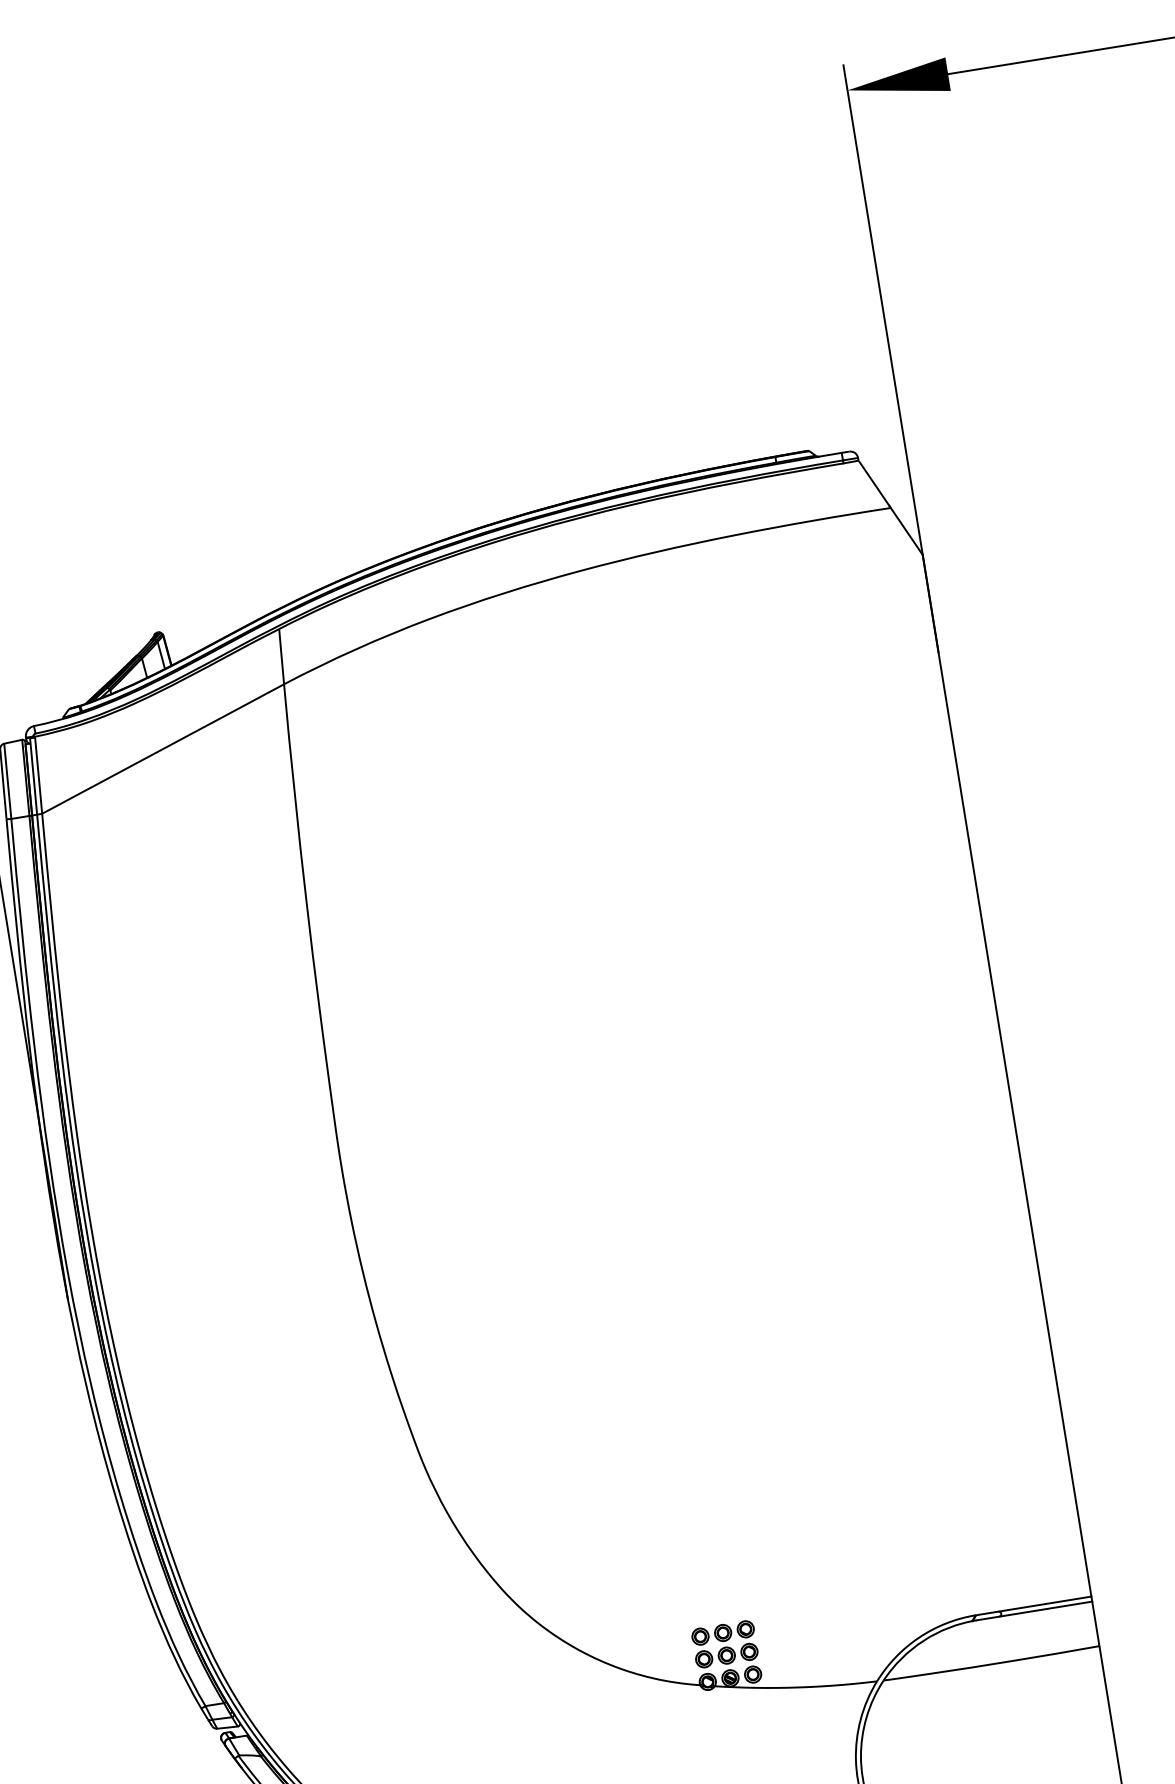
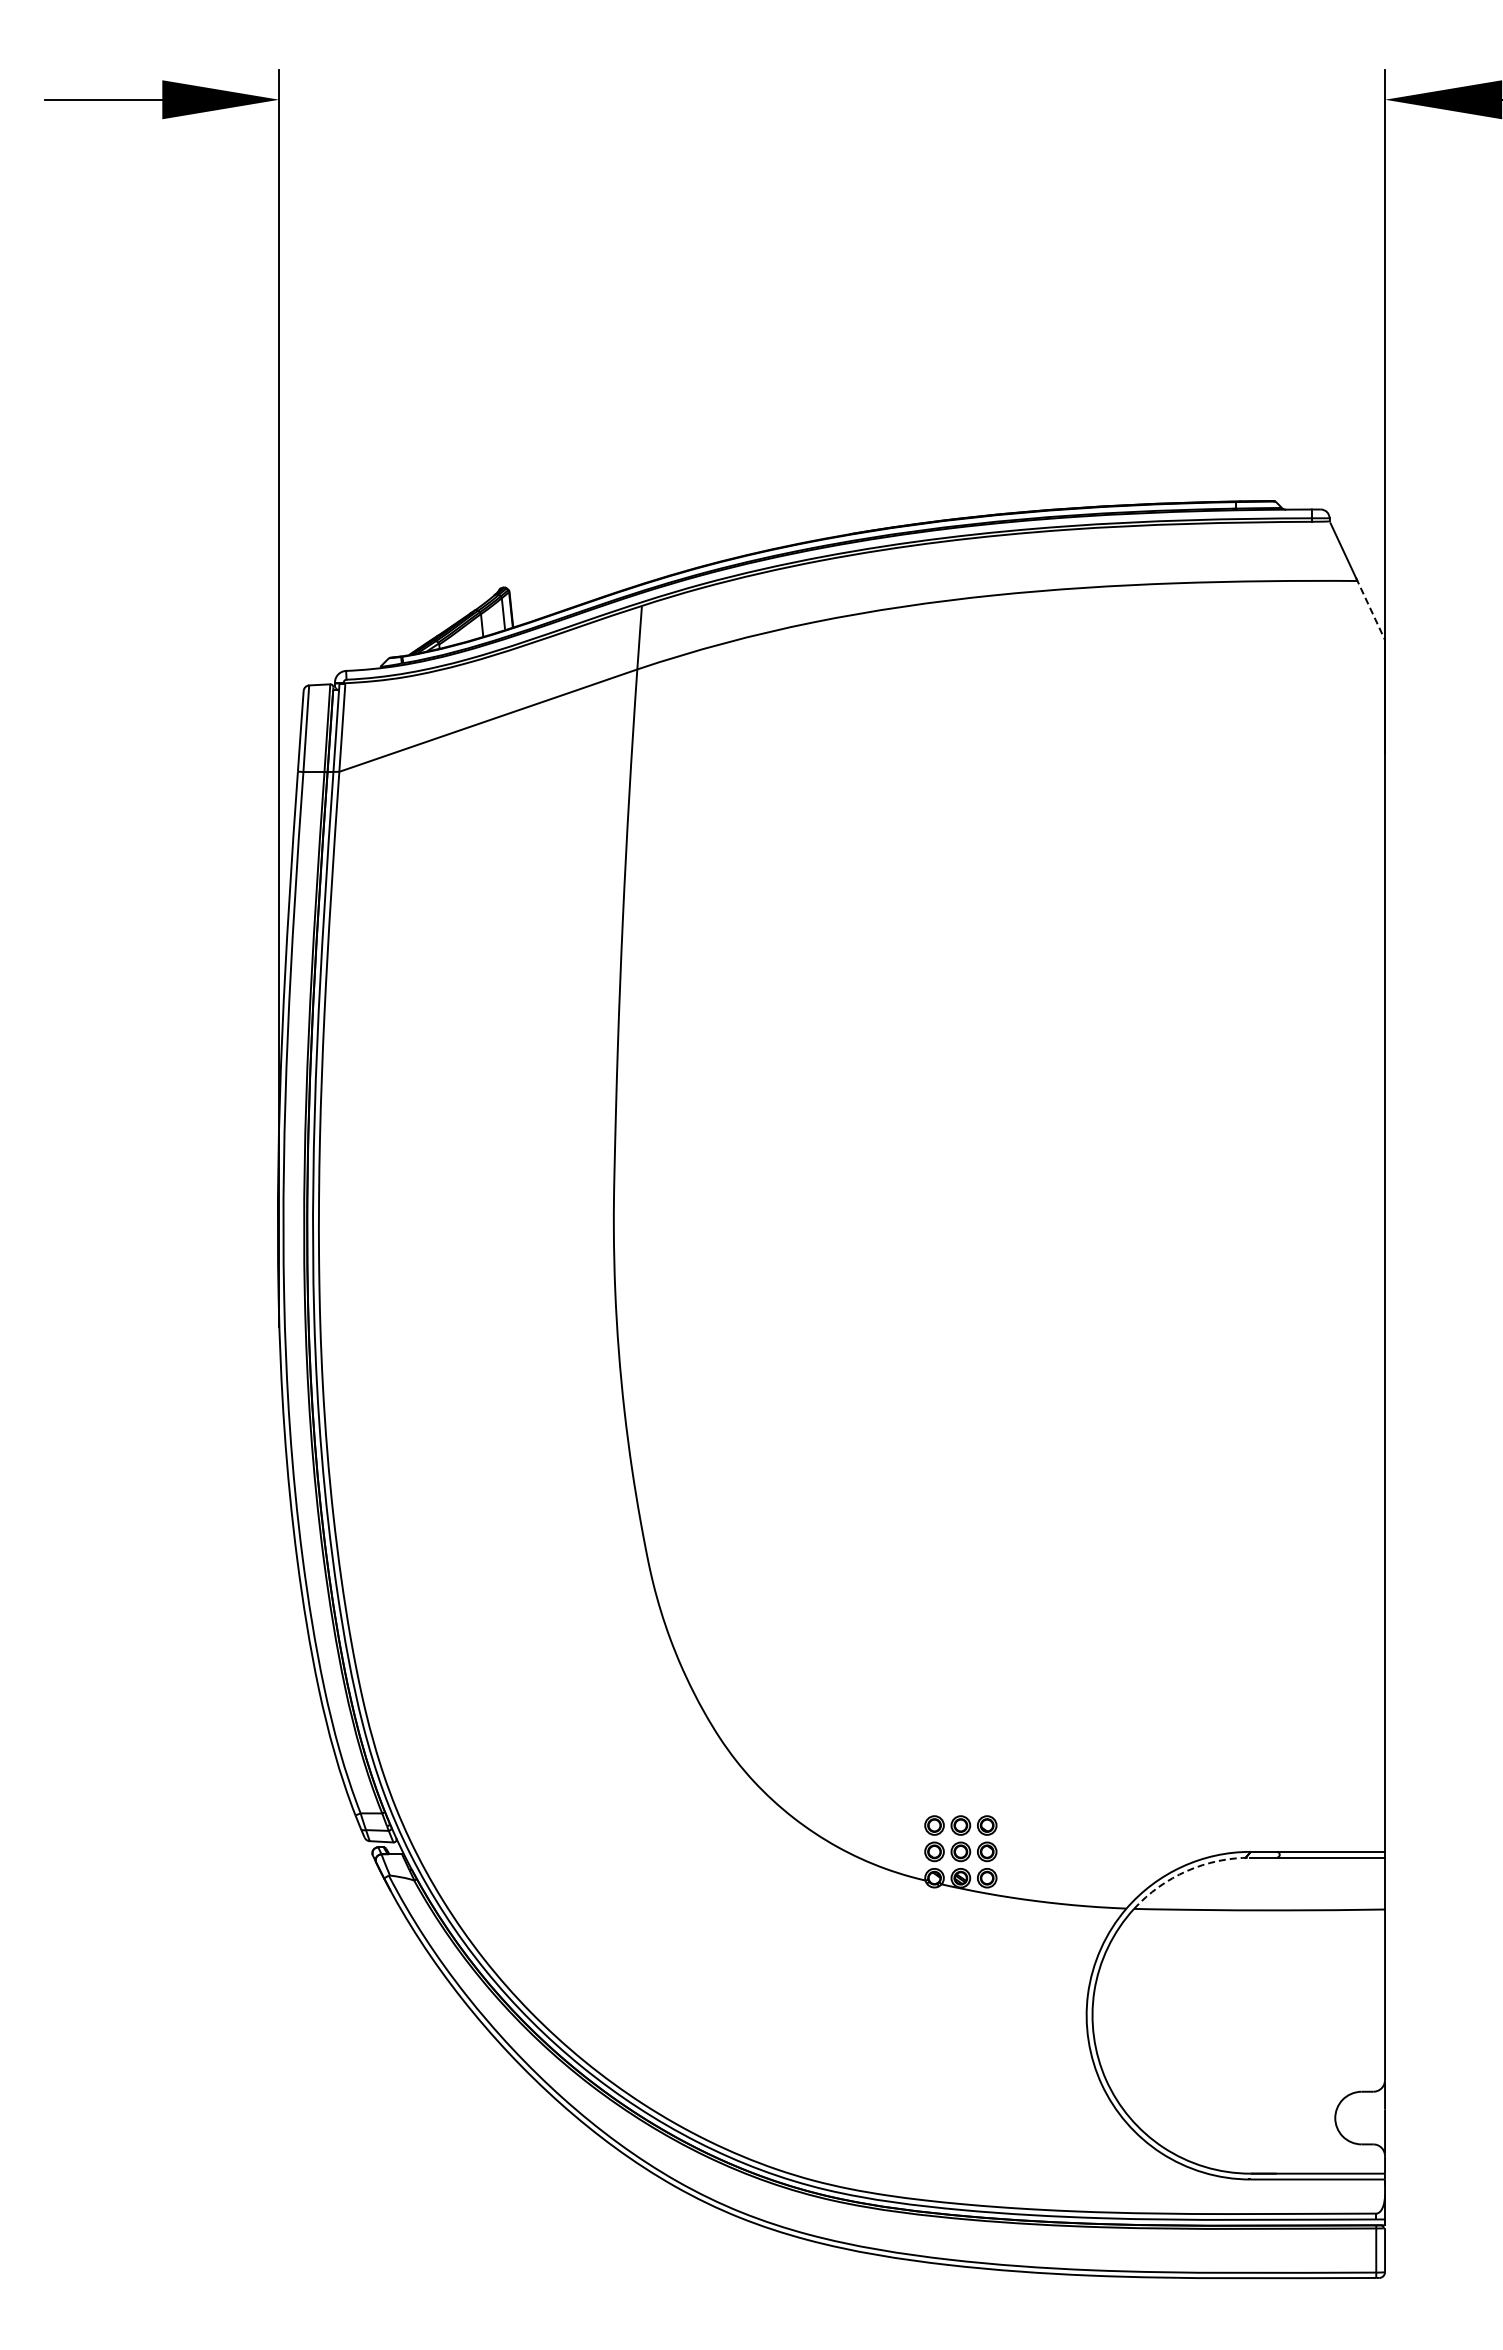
line: (905, 530) -> (1370, 609), solid -> dashed
arc: (923, 1641) -> (1186, 1871), solid -> dashed

